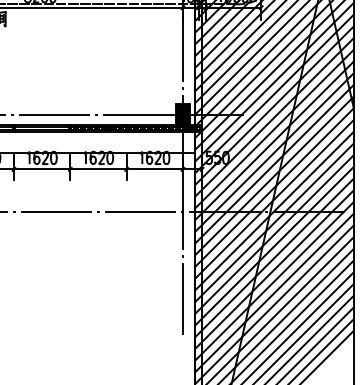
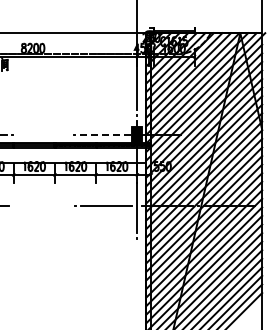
line: (54, 114) -> (43, 134), removed
line: (139, 114) -> (105, 134), solid -> dashed
line: (55, 212) -> (44, 206), removed
line: (183, 298) -> (137, 269), removed

